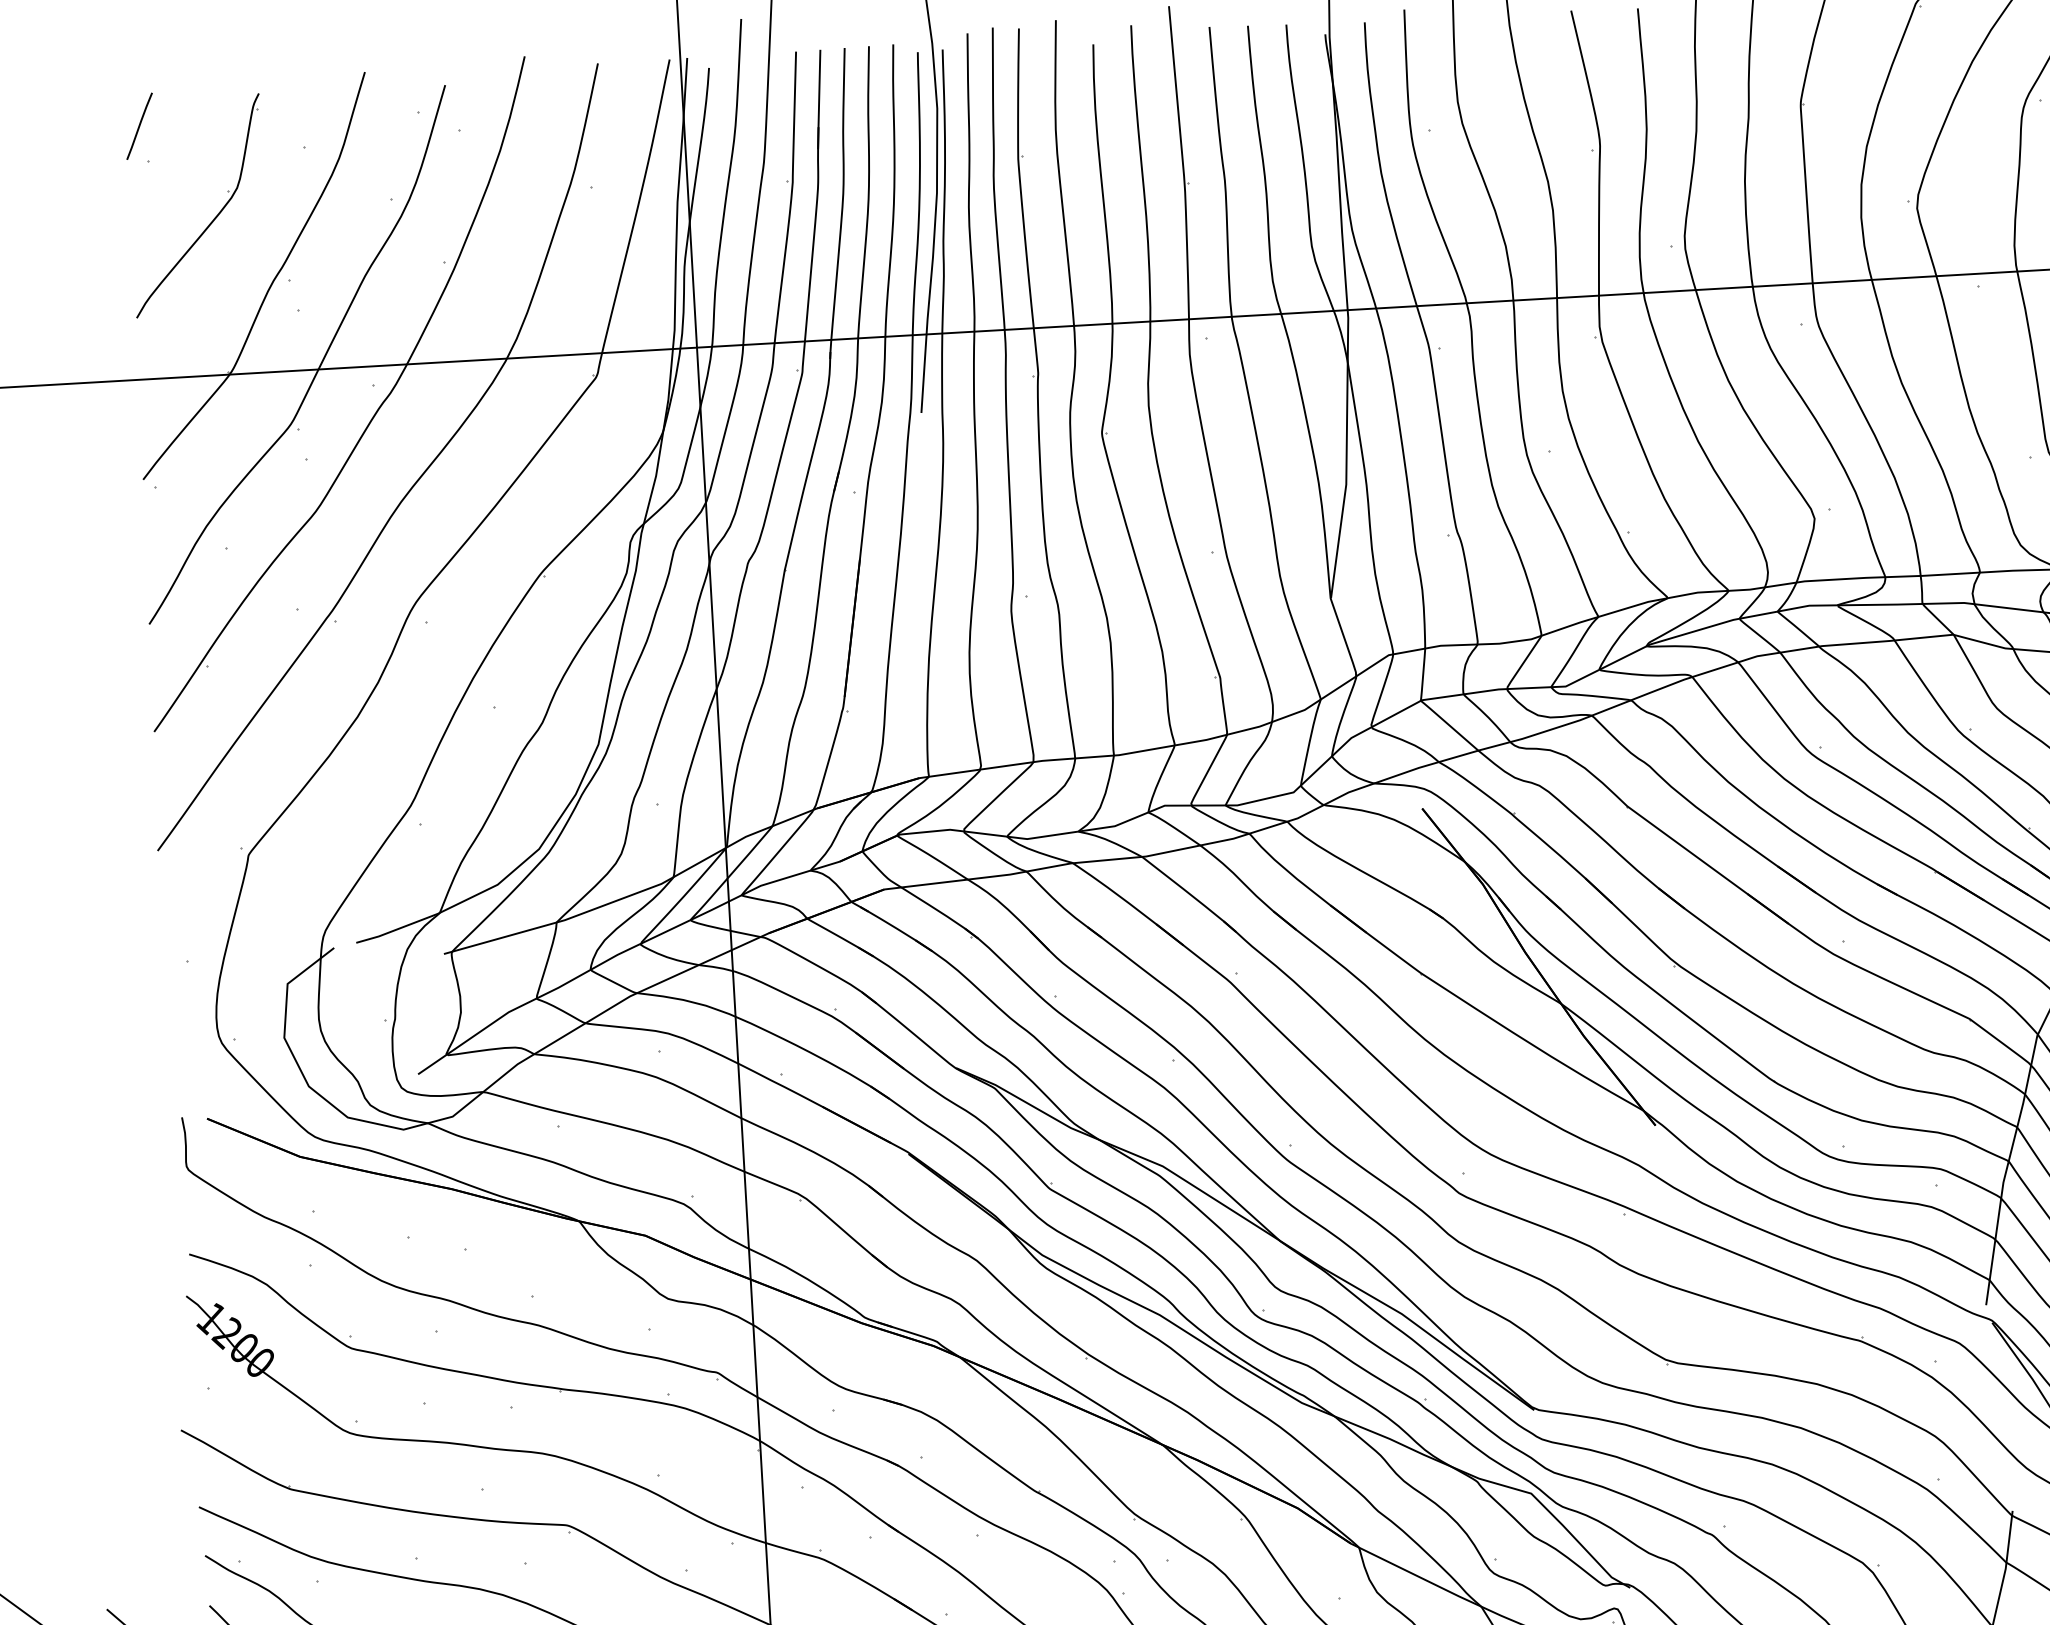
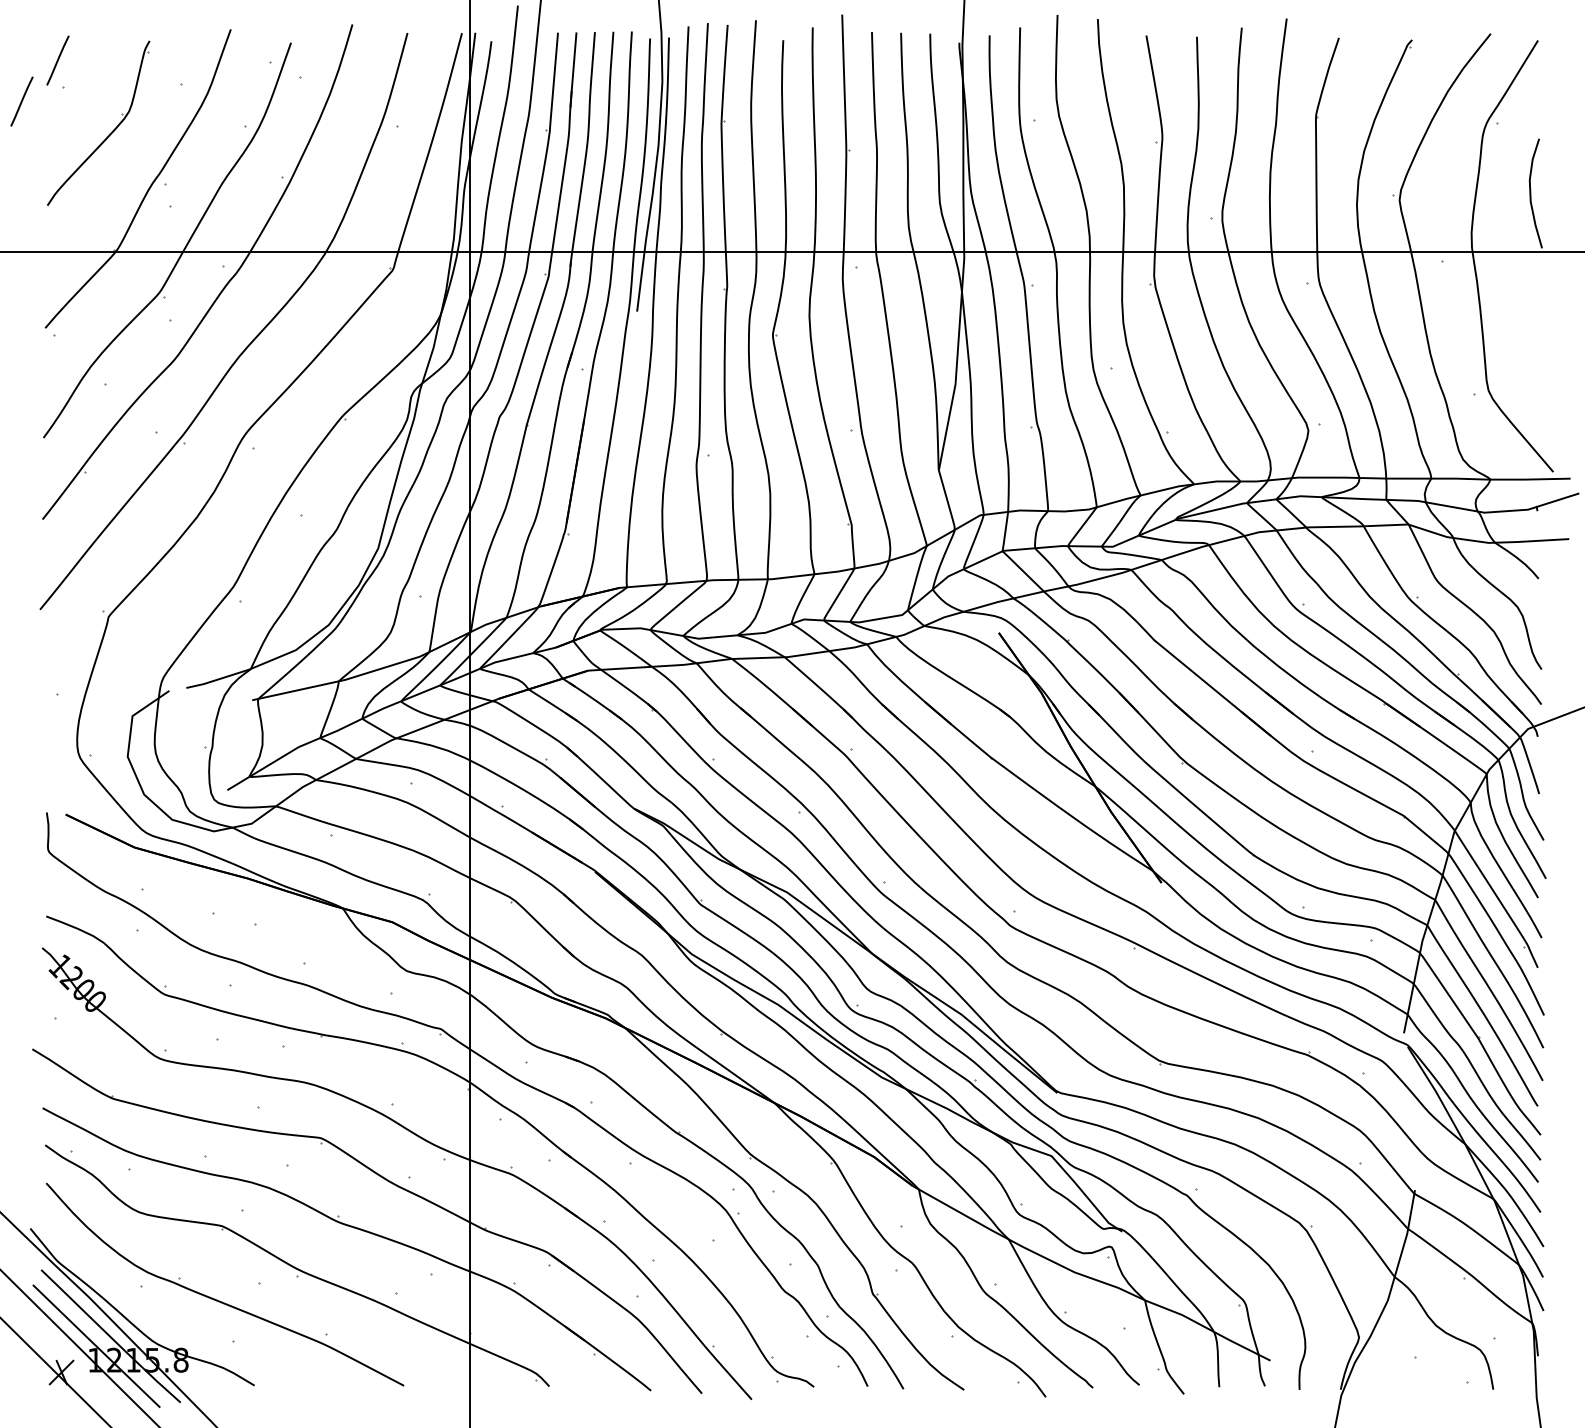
line: (94, 182) -> (21, 101), added

